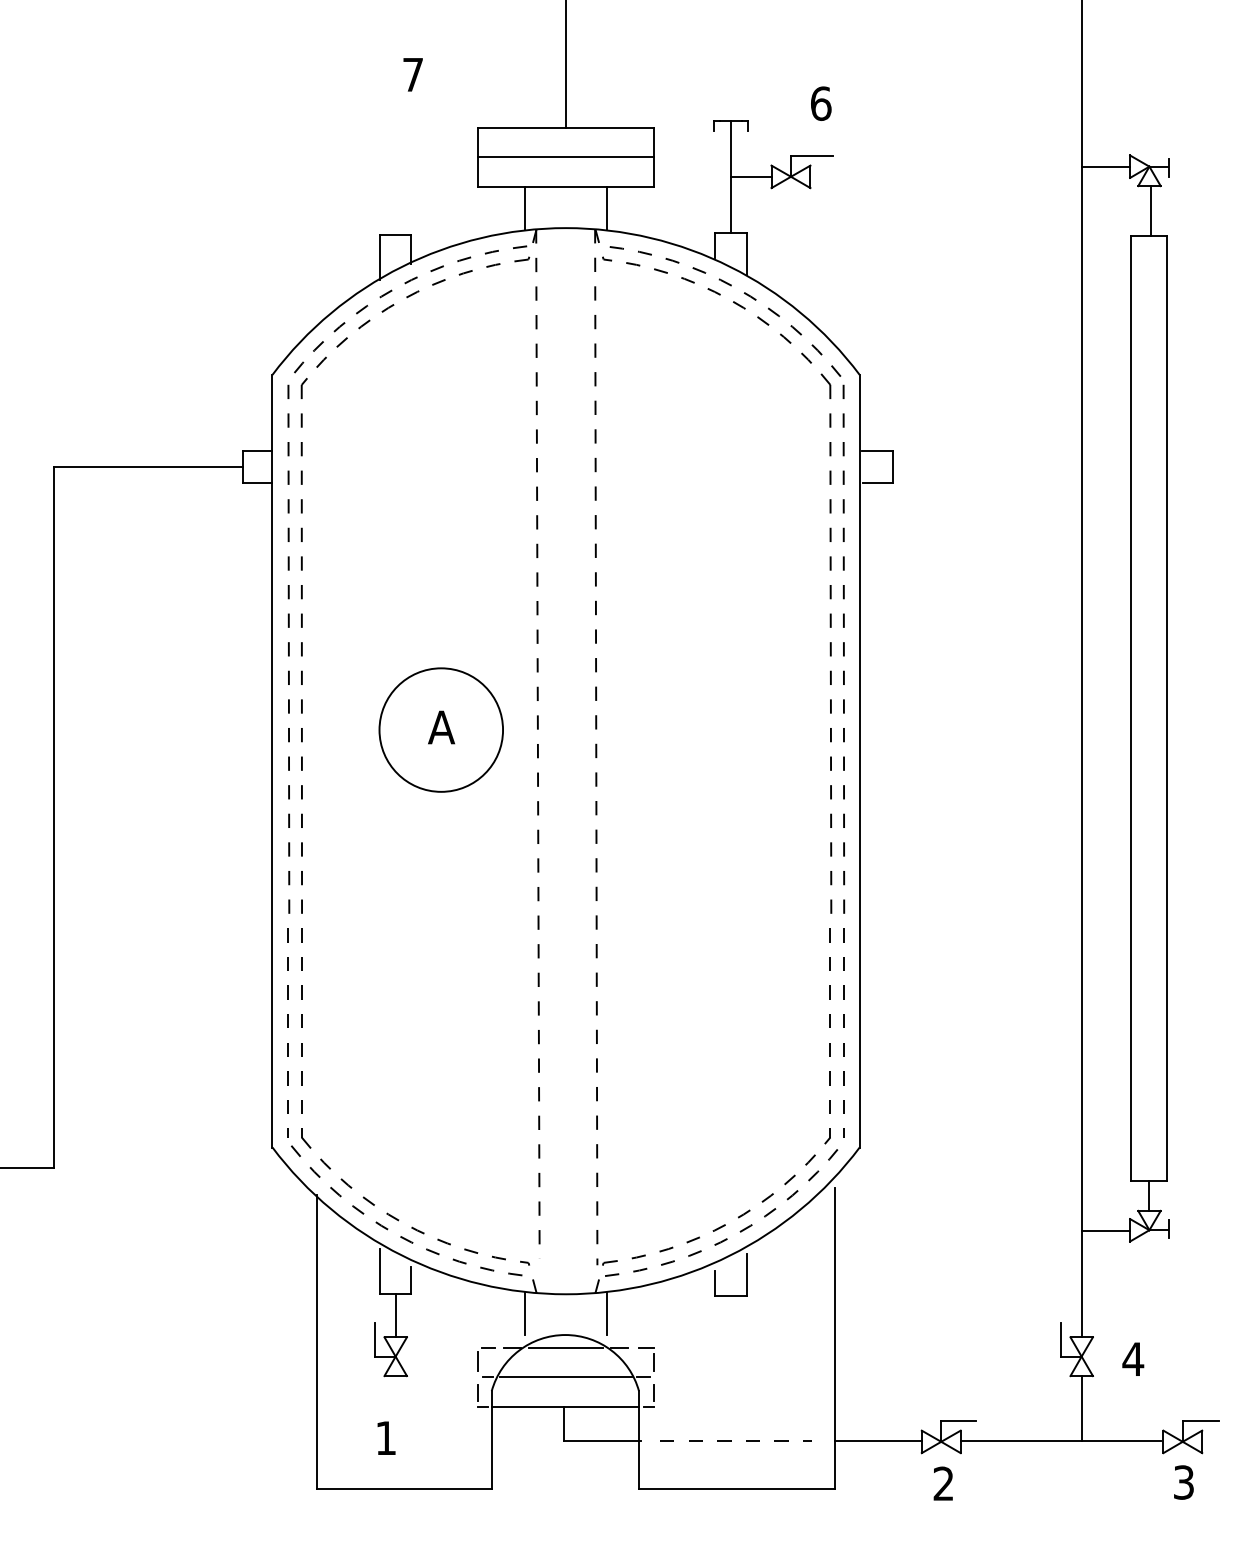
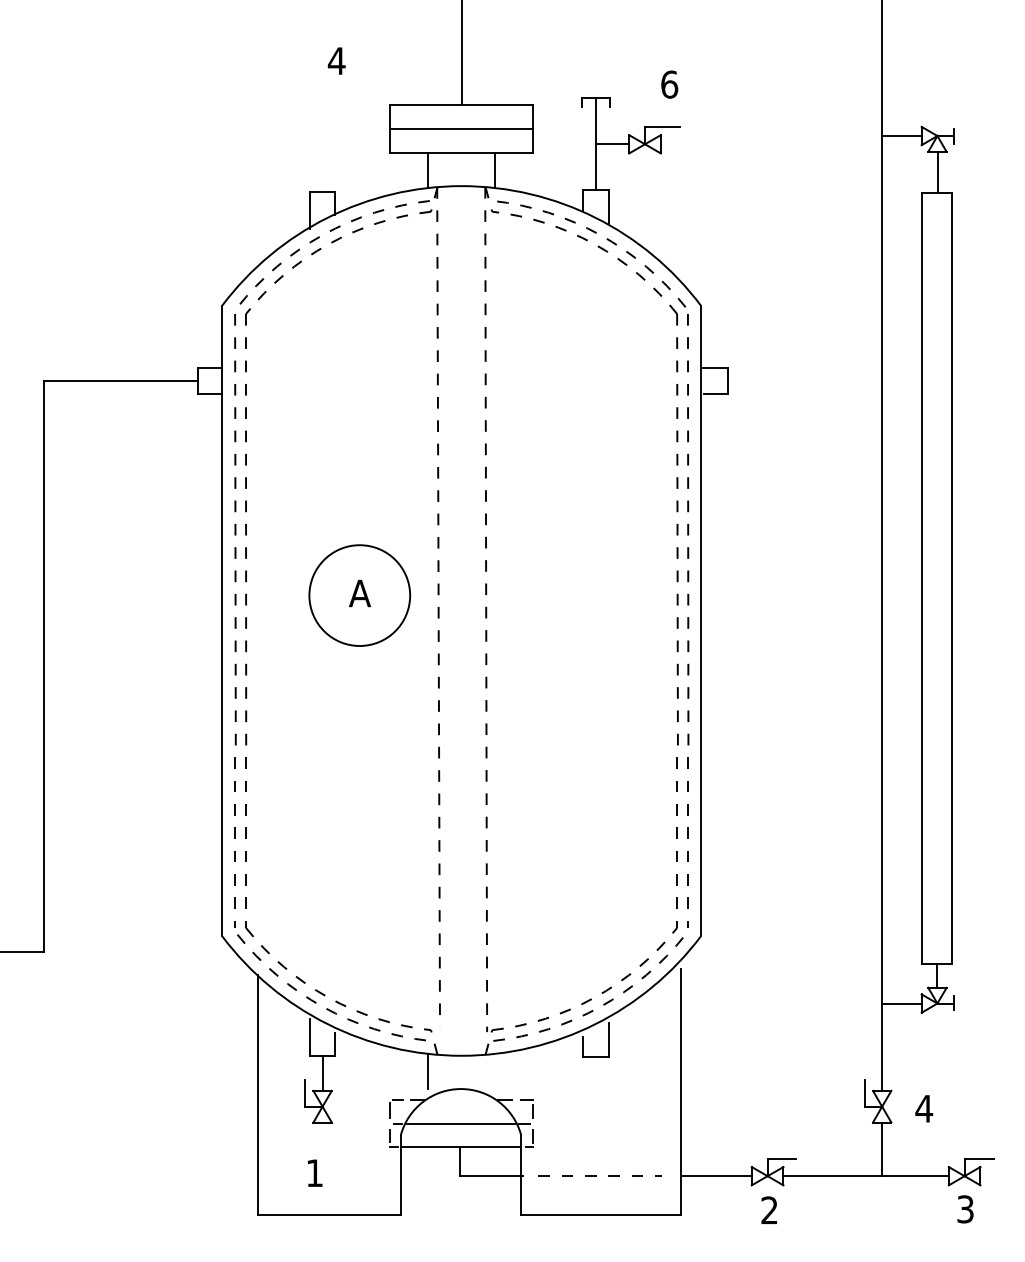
text: (412, 74) -> (336, 60), 7 -> 4
line: (607, 1313) -> (495, 1071), removed
line: (565, 1347) -> (461, 1099), removed

